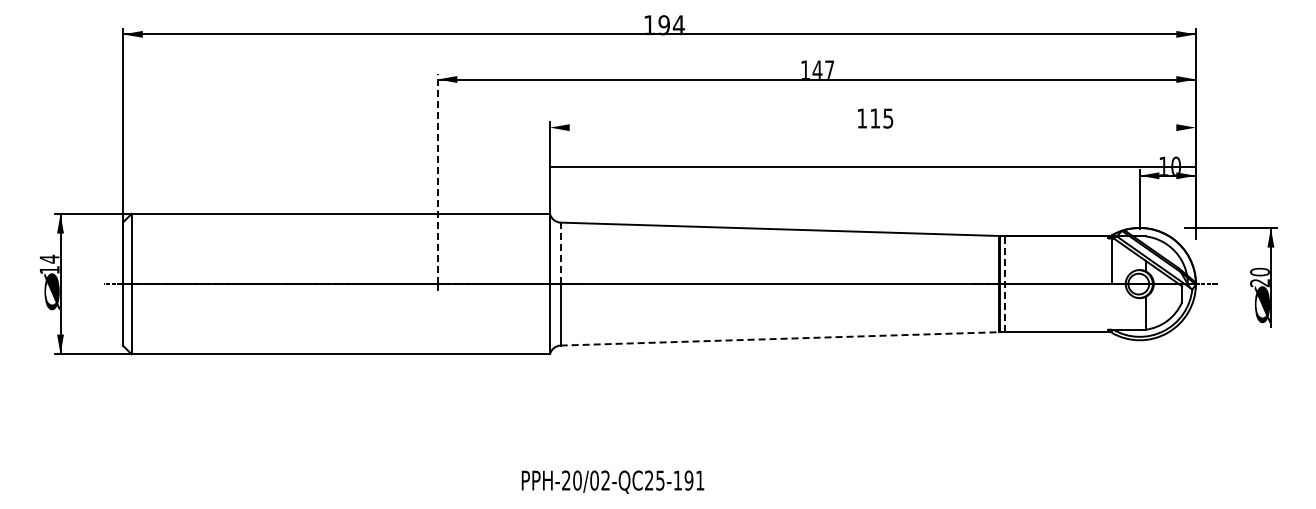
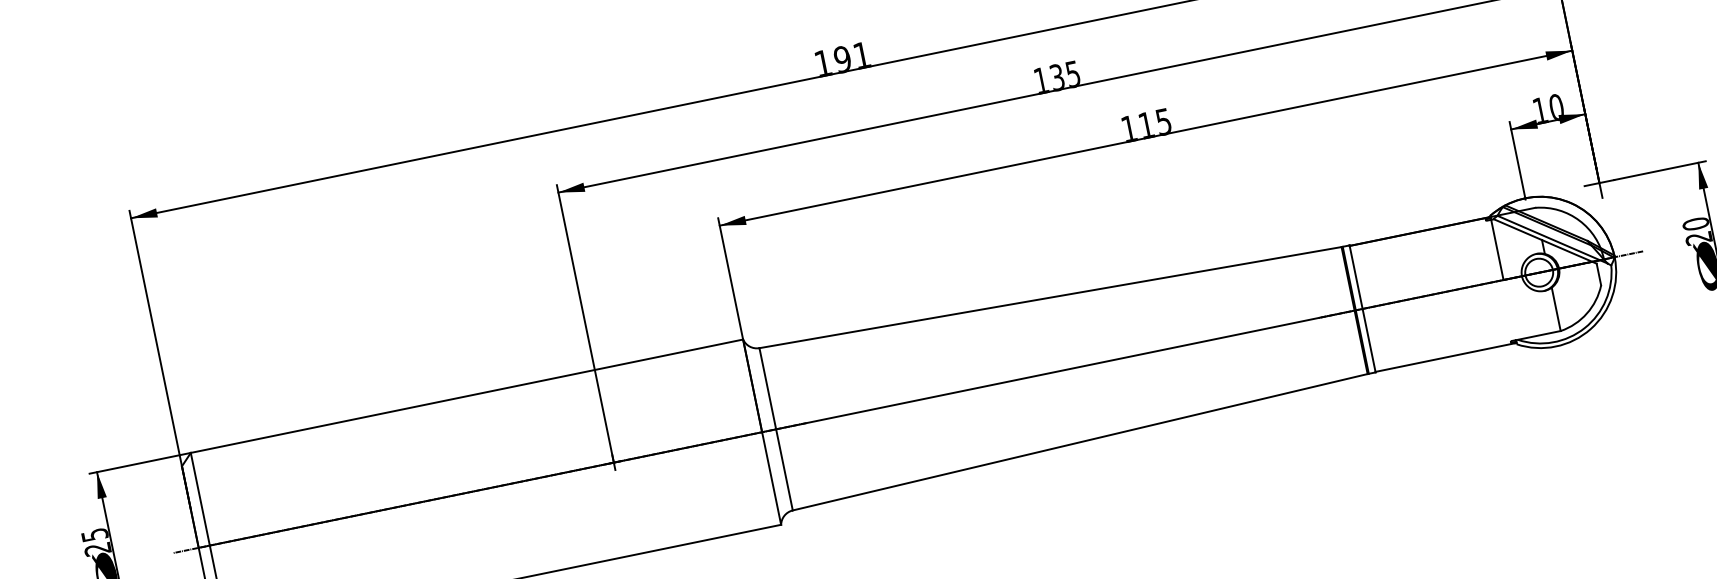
text: (678, 23) -> (861, 53), 194 -> 191
text: (822, 69) -> (1063, 75), 147 -> 135
line: (872, 166) -> (1145, 138), moved
line: (437, 178) -> (584, 323), dashed -> solid
line: (560, 253) -> (767, 388), dashed -> solid
text: (49, 264) -> (96, 541), 14 -> 25
line: (1005, 283) -> (1363, 307), dashed -> solid
line: (780, 338) -> (1081, 441), dashed -> solid

